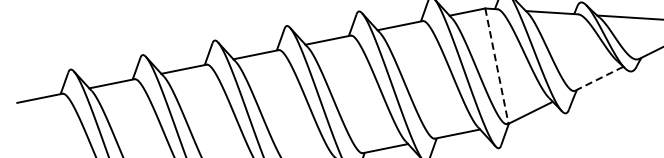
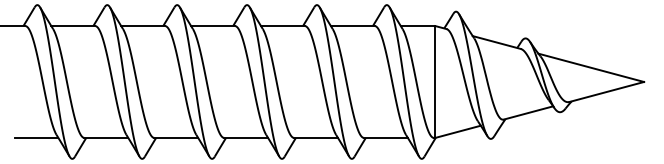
line: (496, 65) -> (435, 81), dashed -> solid
line: (599, 78) -> (528, 112), dashed -> solid

